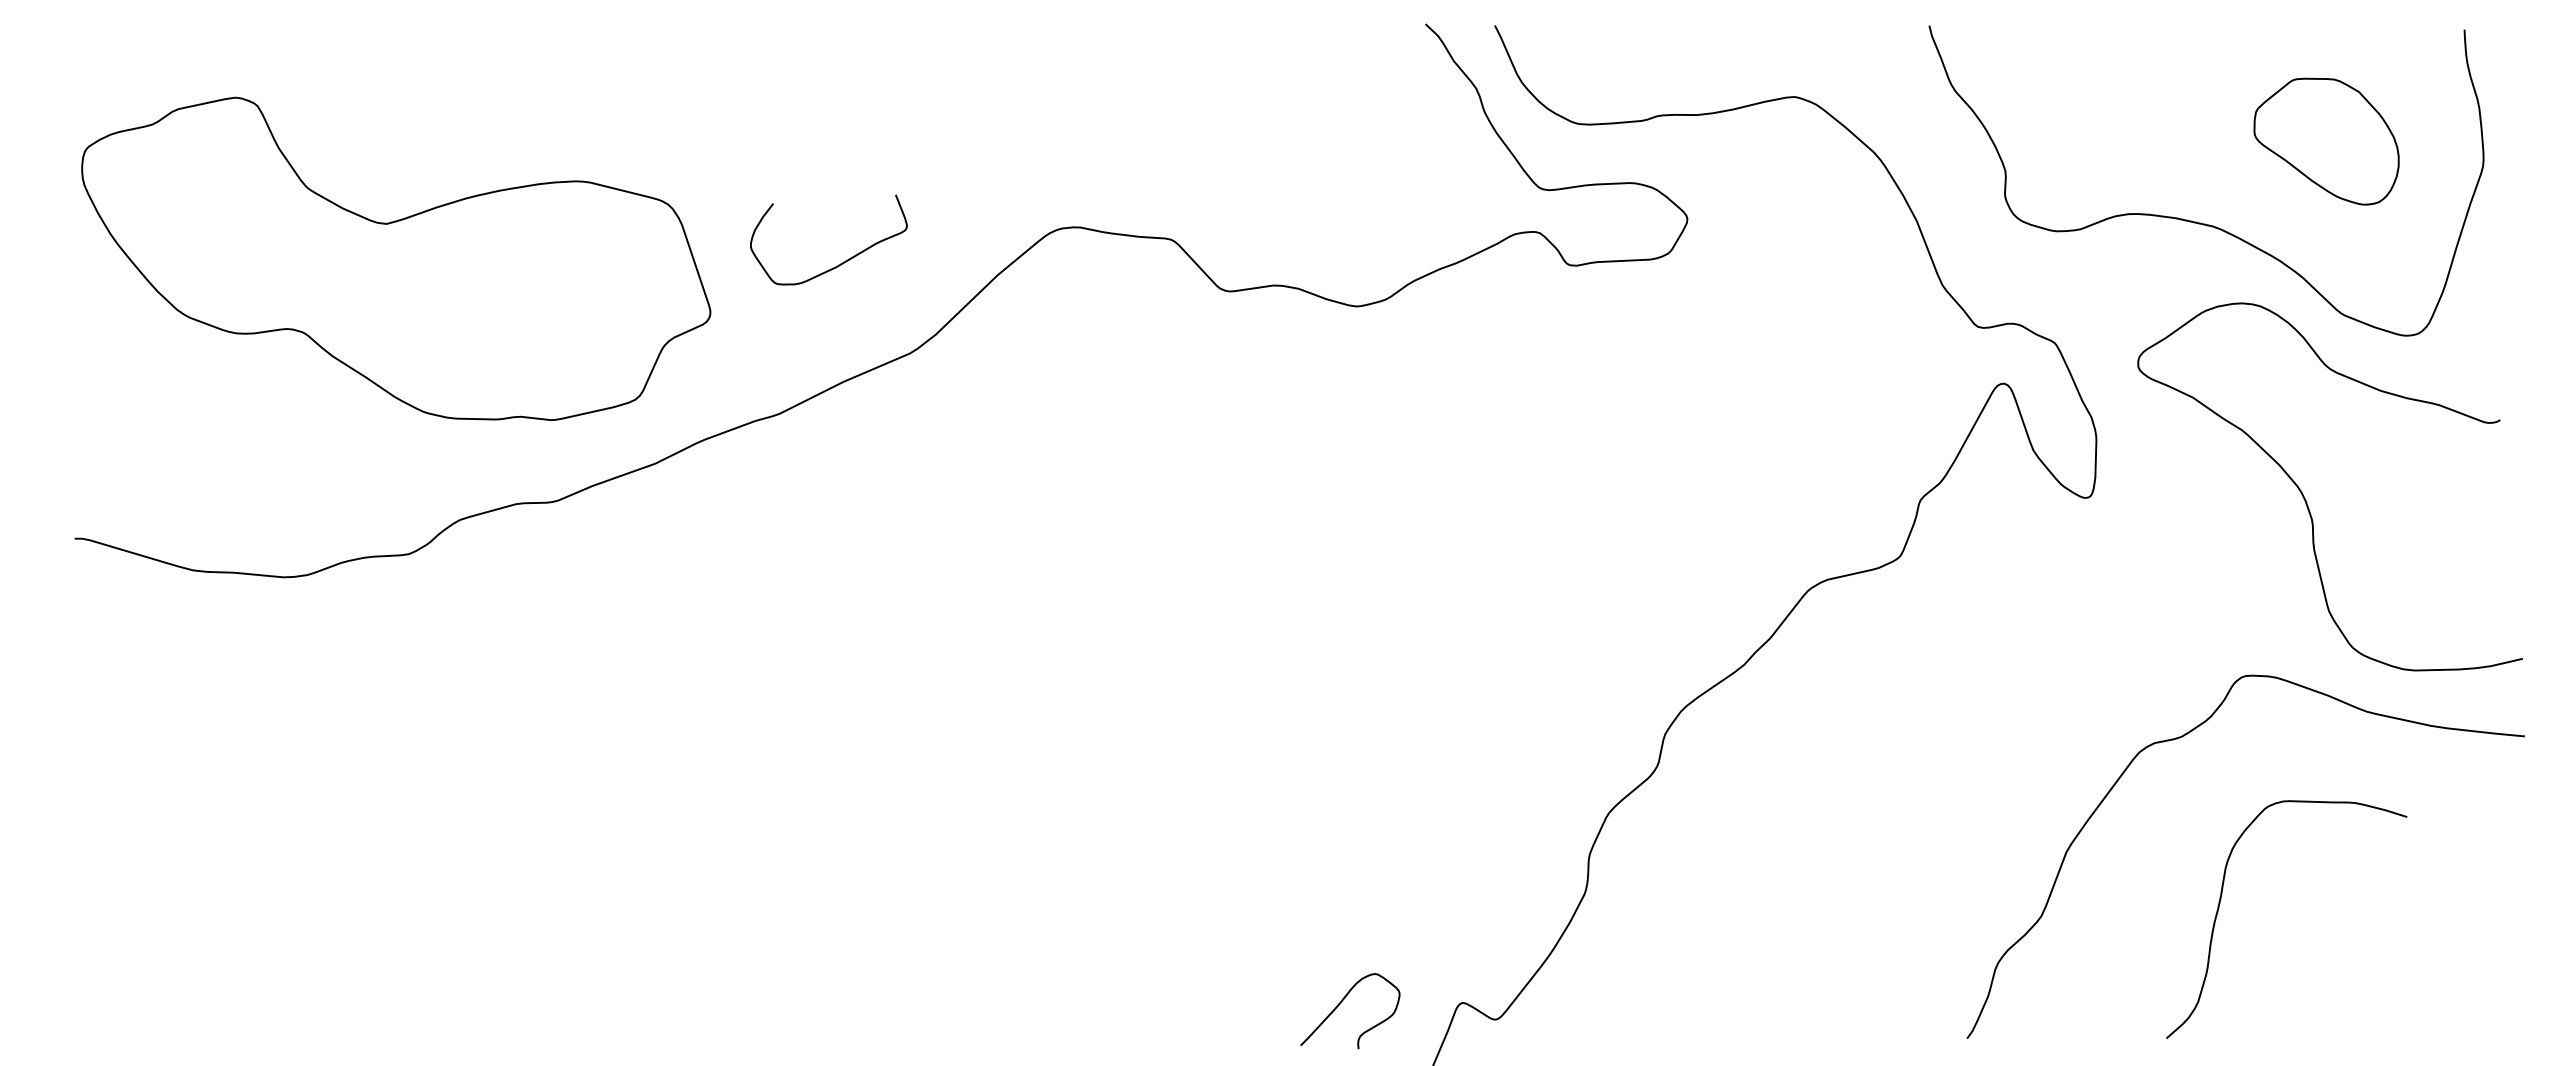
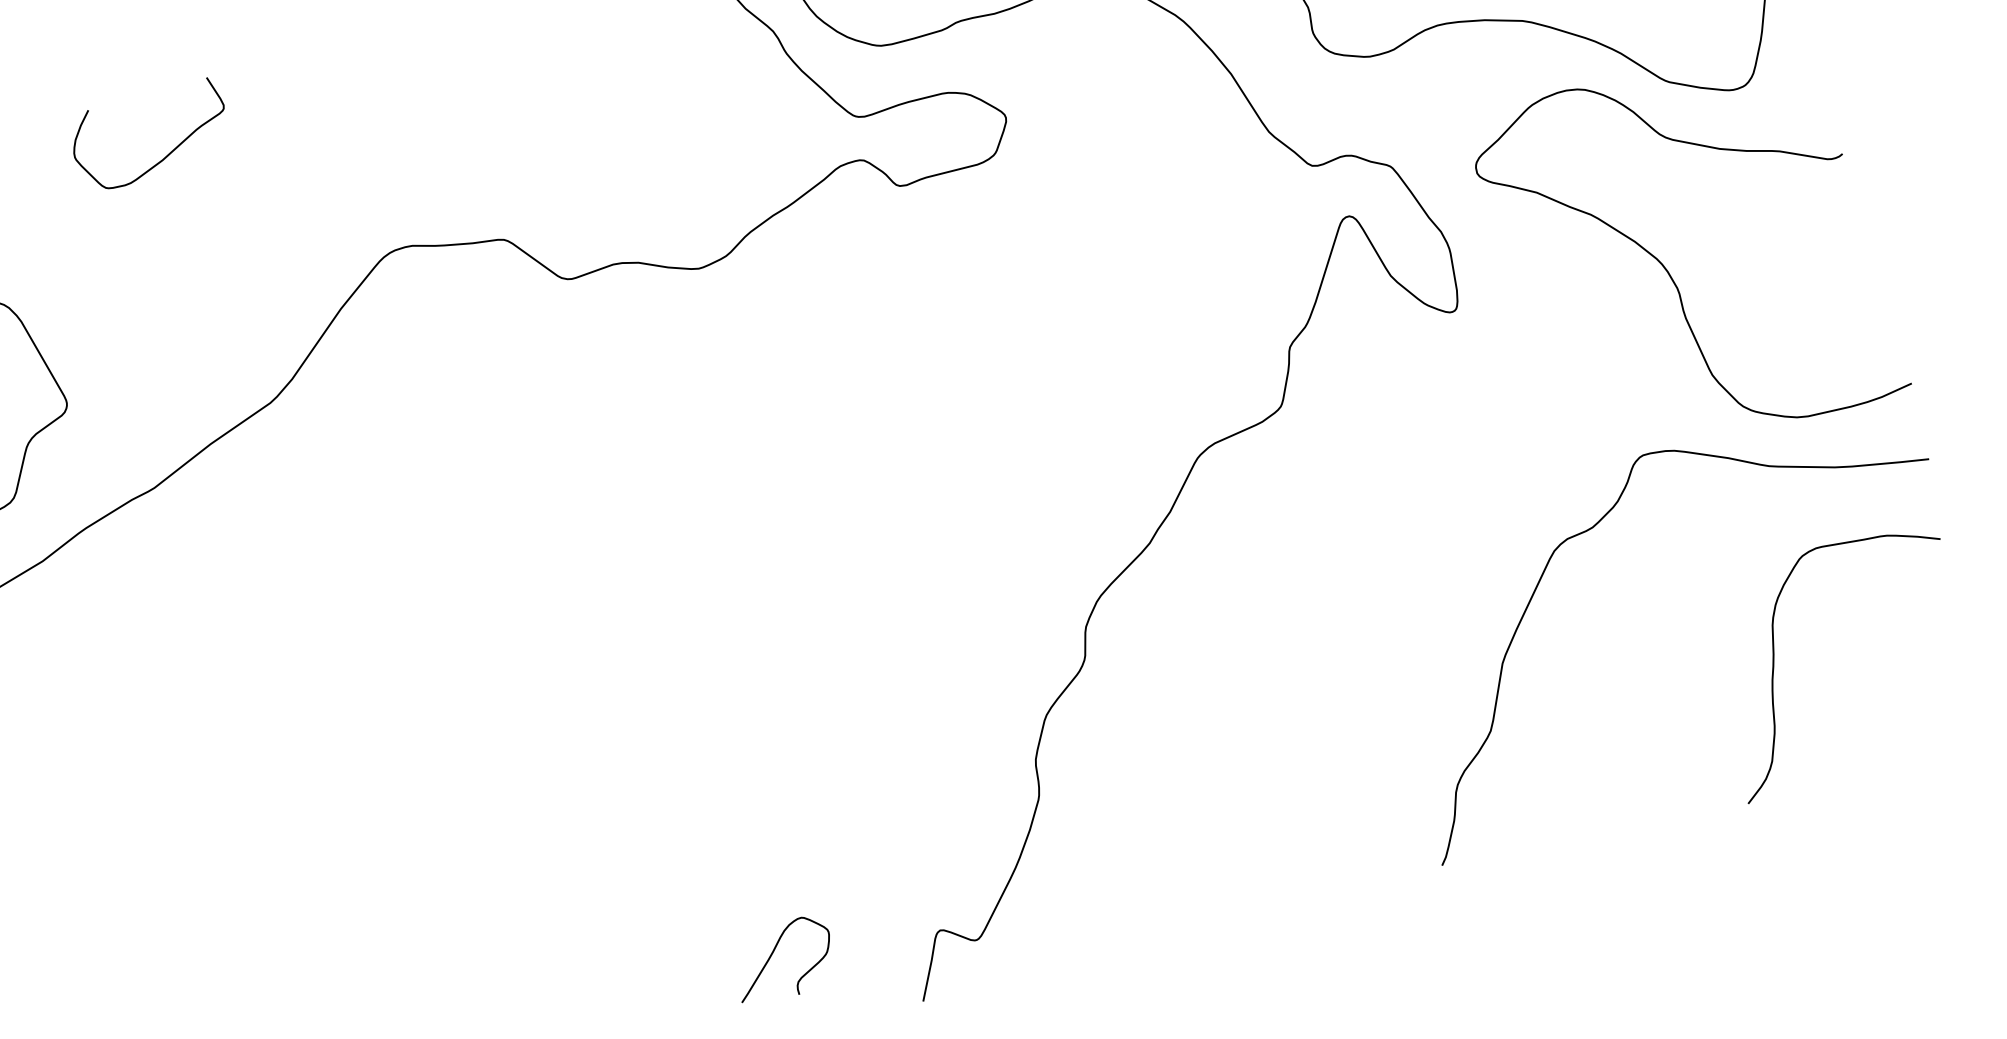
curve: (843, 261) -> (168, 153), moved
curve: (2220, 904) -> (1774, 661), moved
curve: (1341, 1003) -> (773, 953), moved

